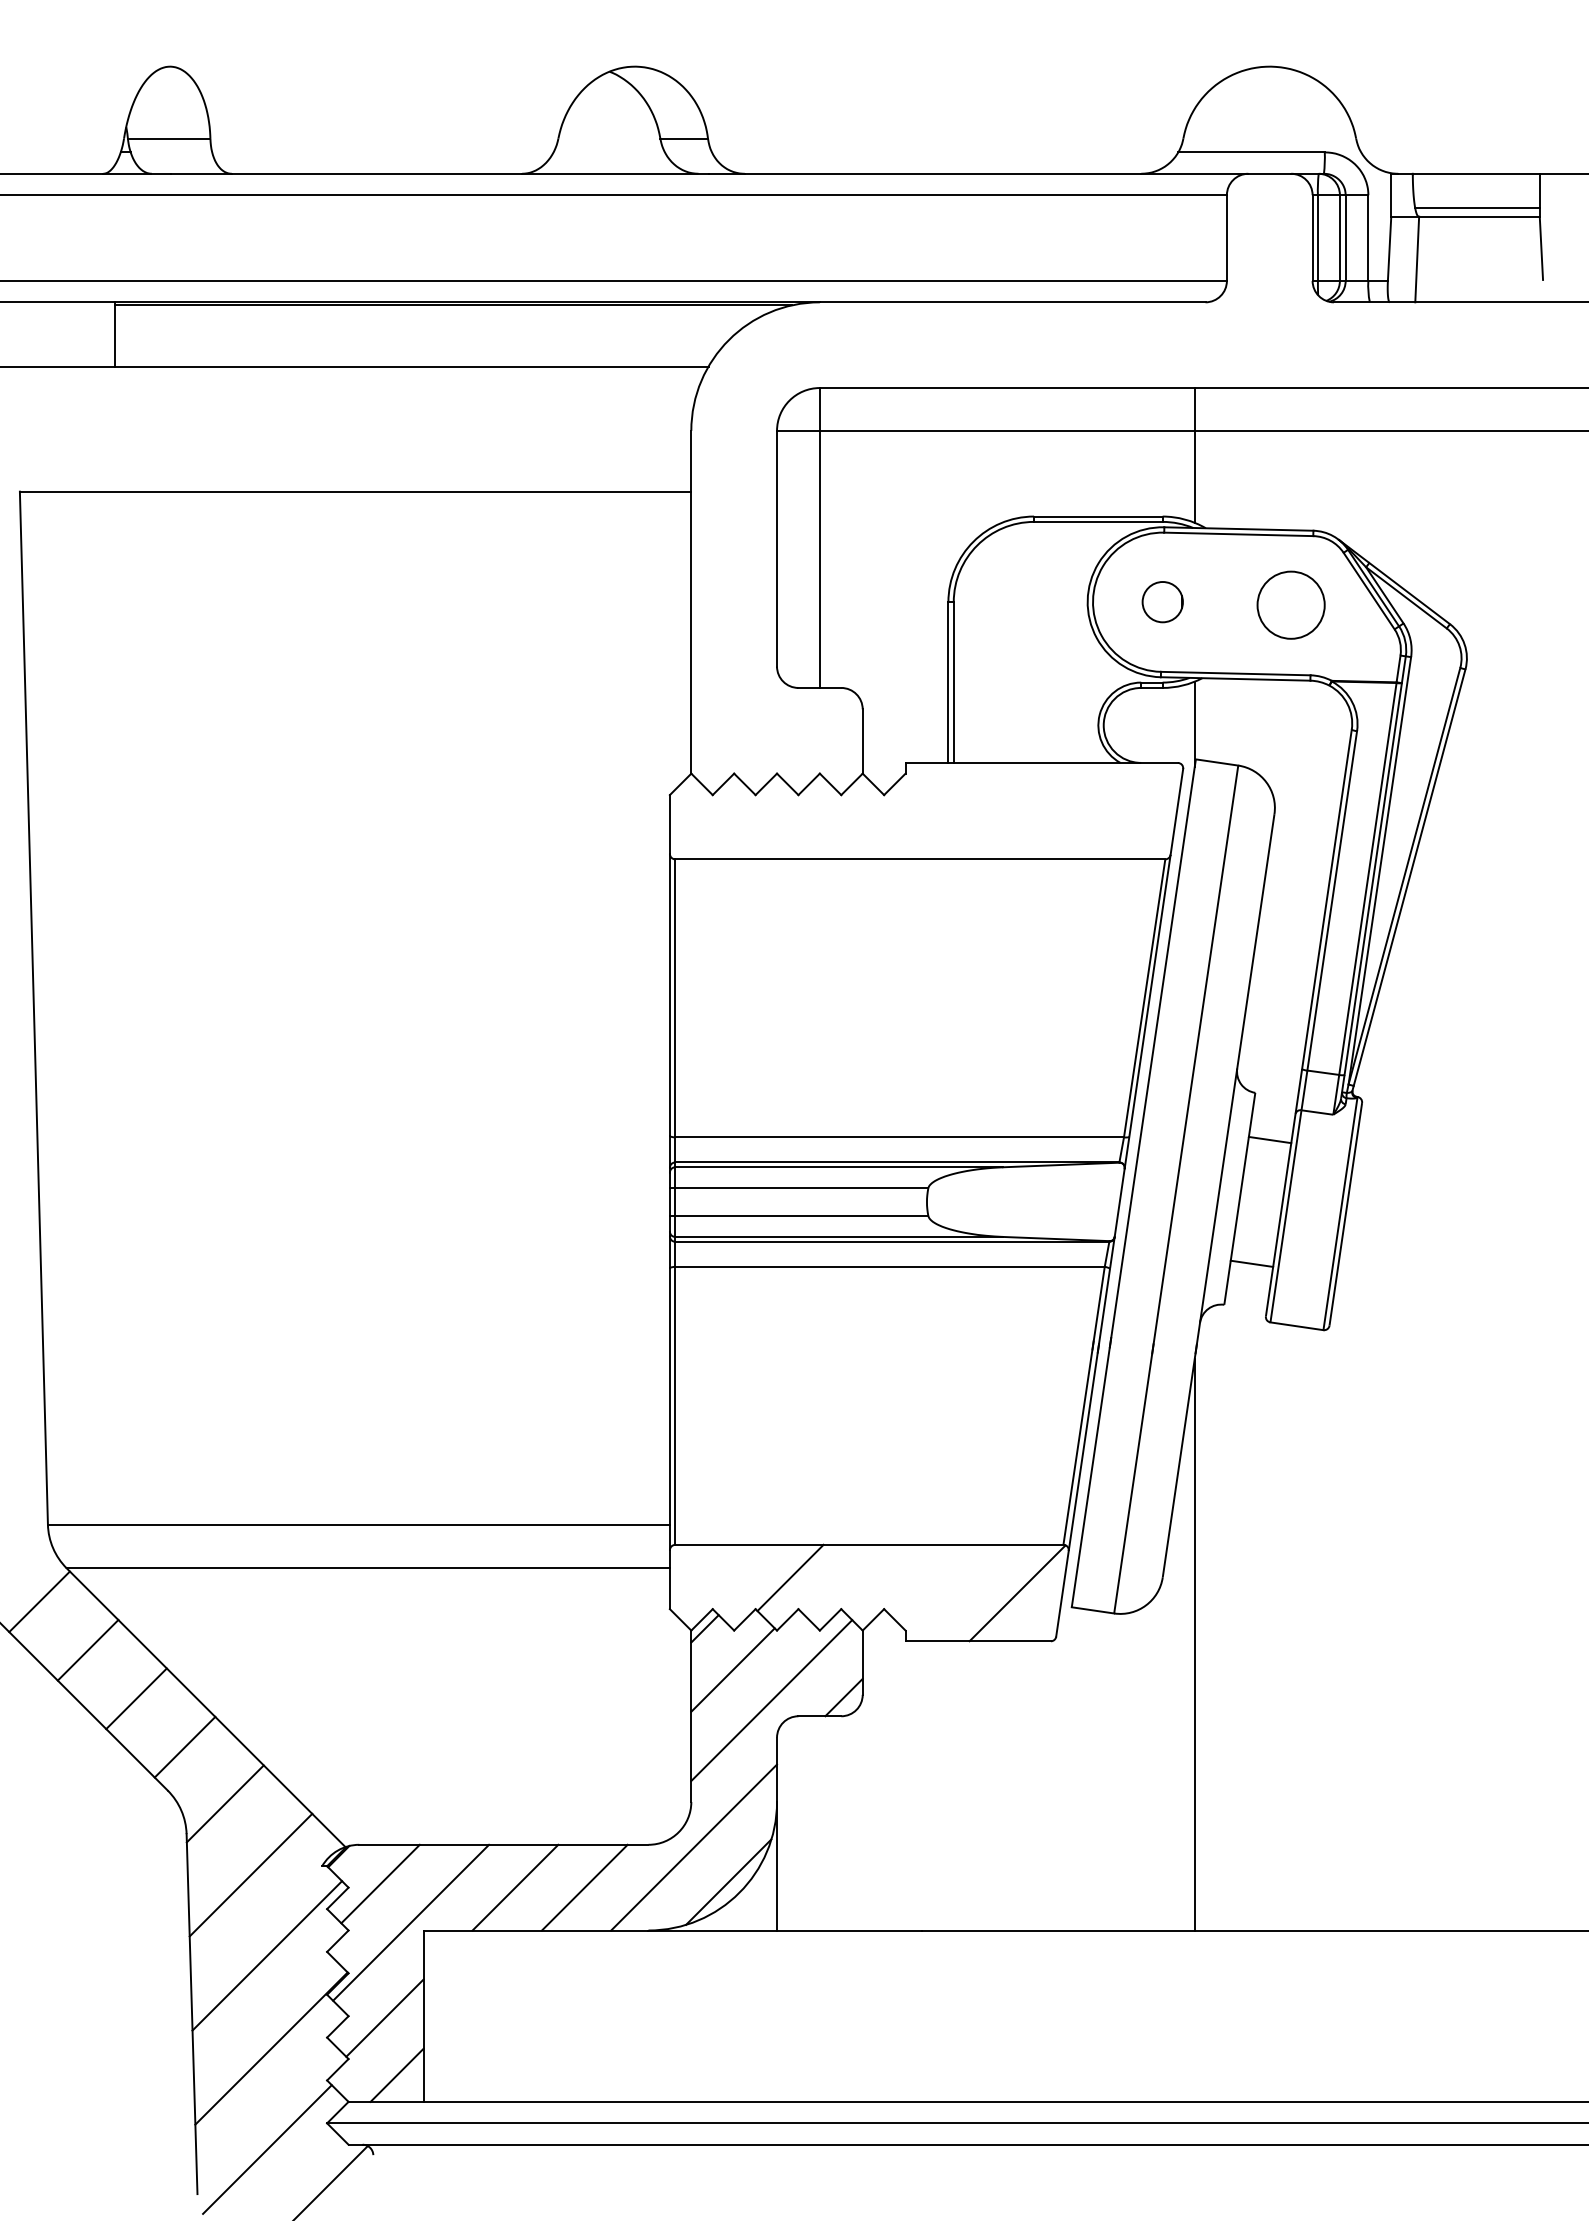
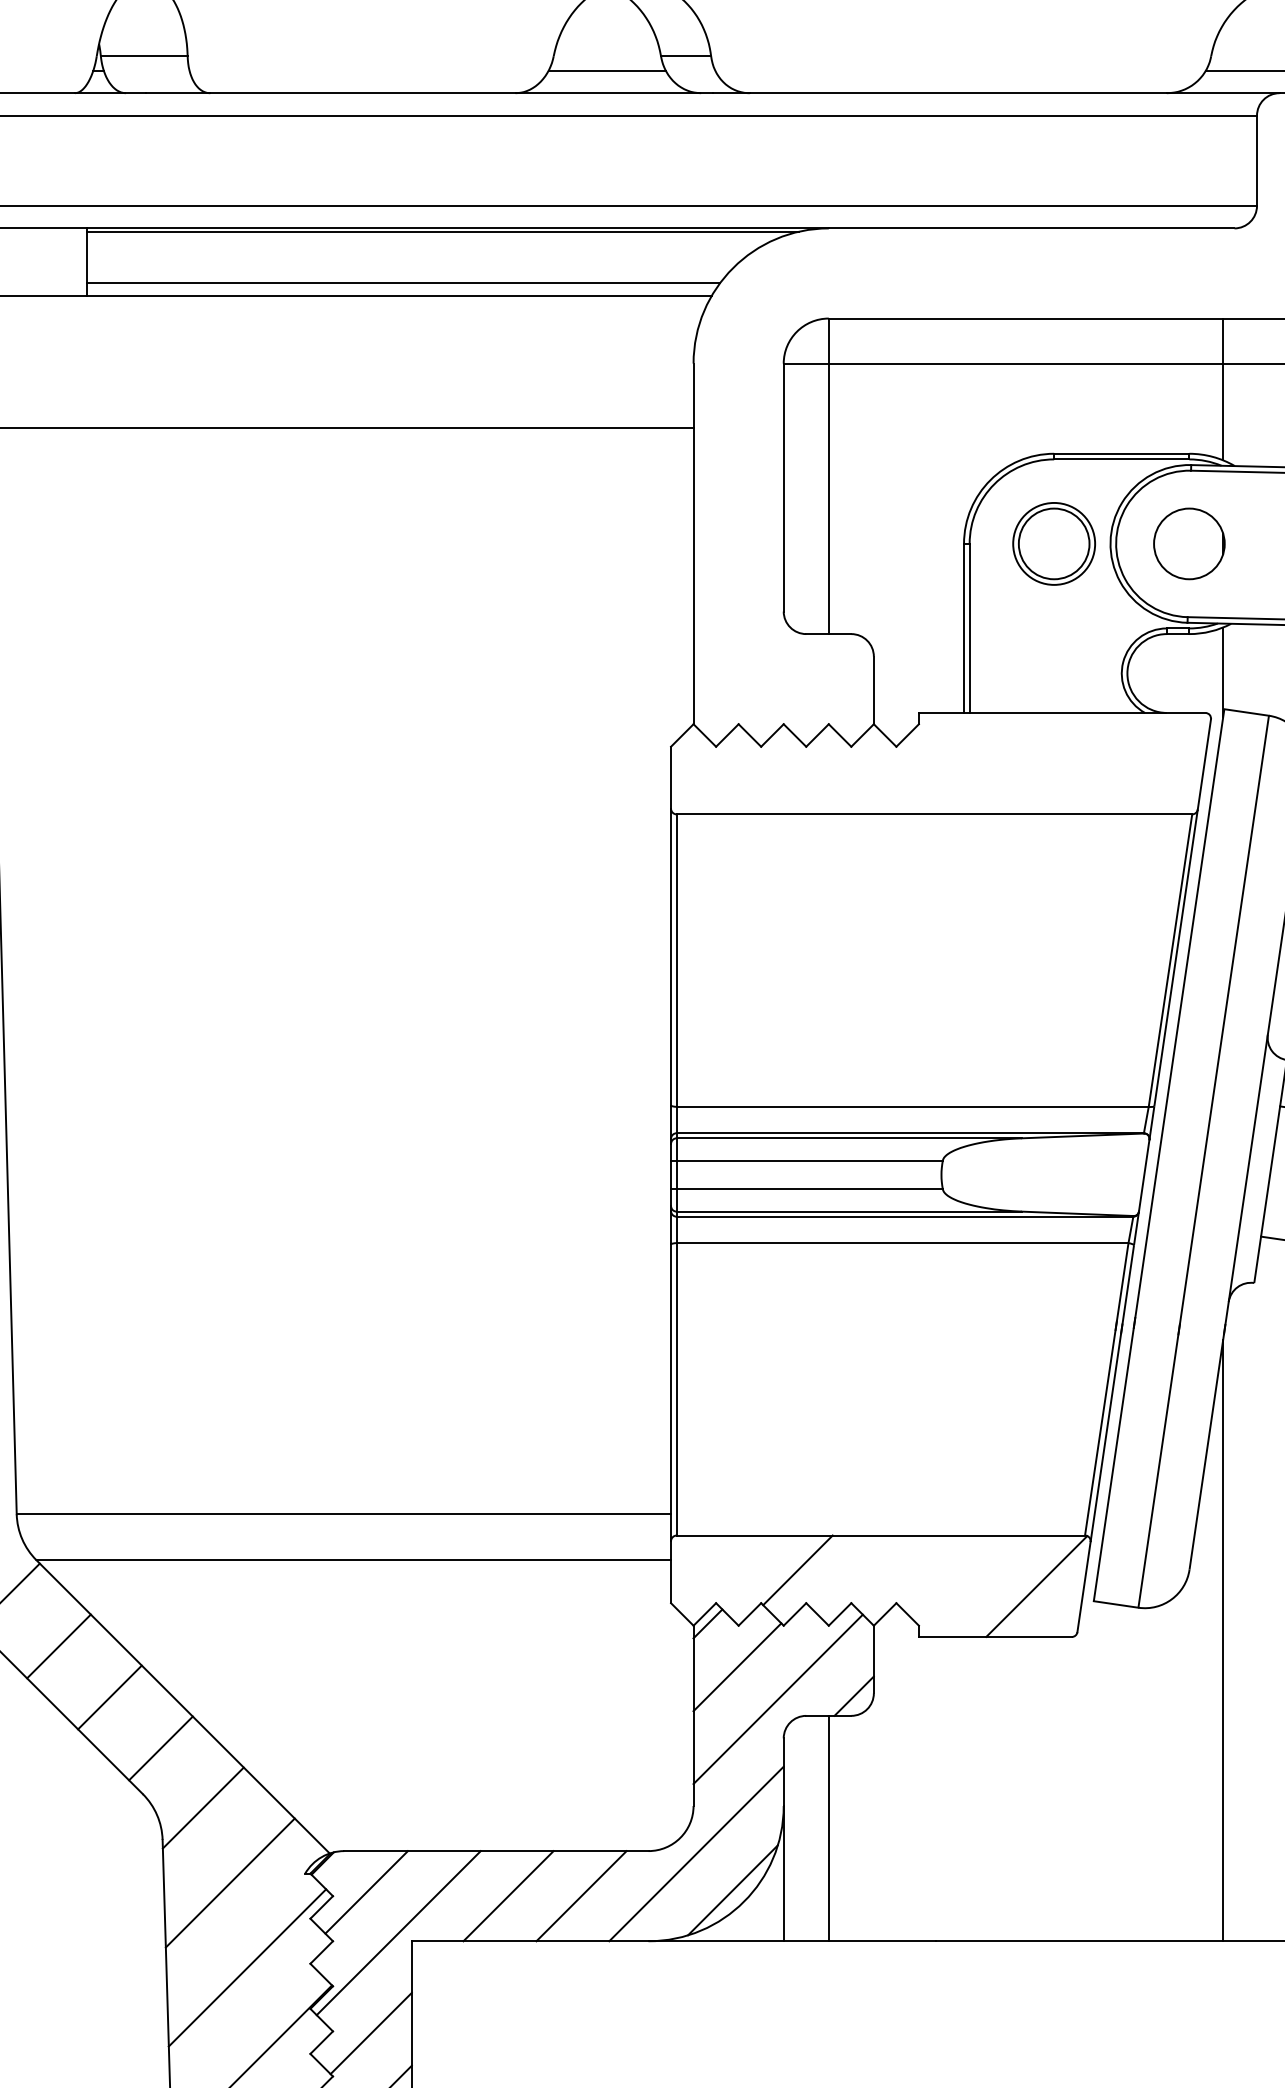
line: (608, 152) -> (606, 70), added
line: (415, 354) -> (403, 283), added
circle: (1162, 601) -> (1189, 543), size x1.67
part: (1033, 602) -> (1053, 544), added
line: (819, 1823) -> (828, 1828), added

